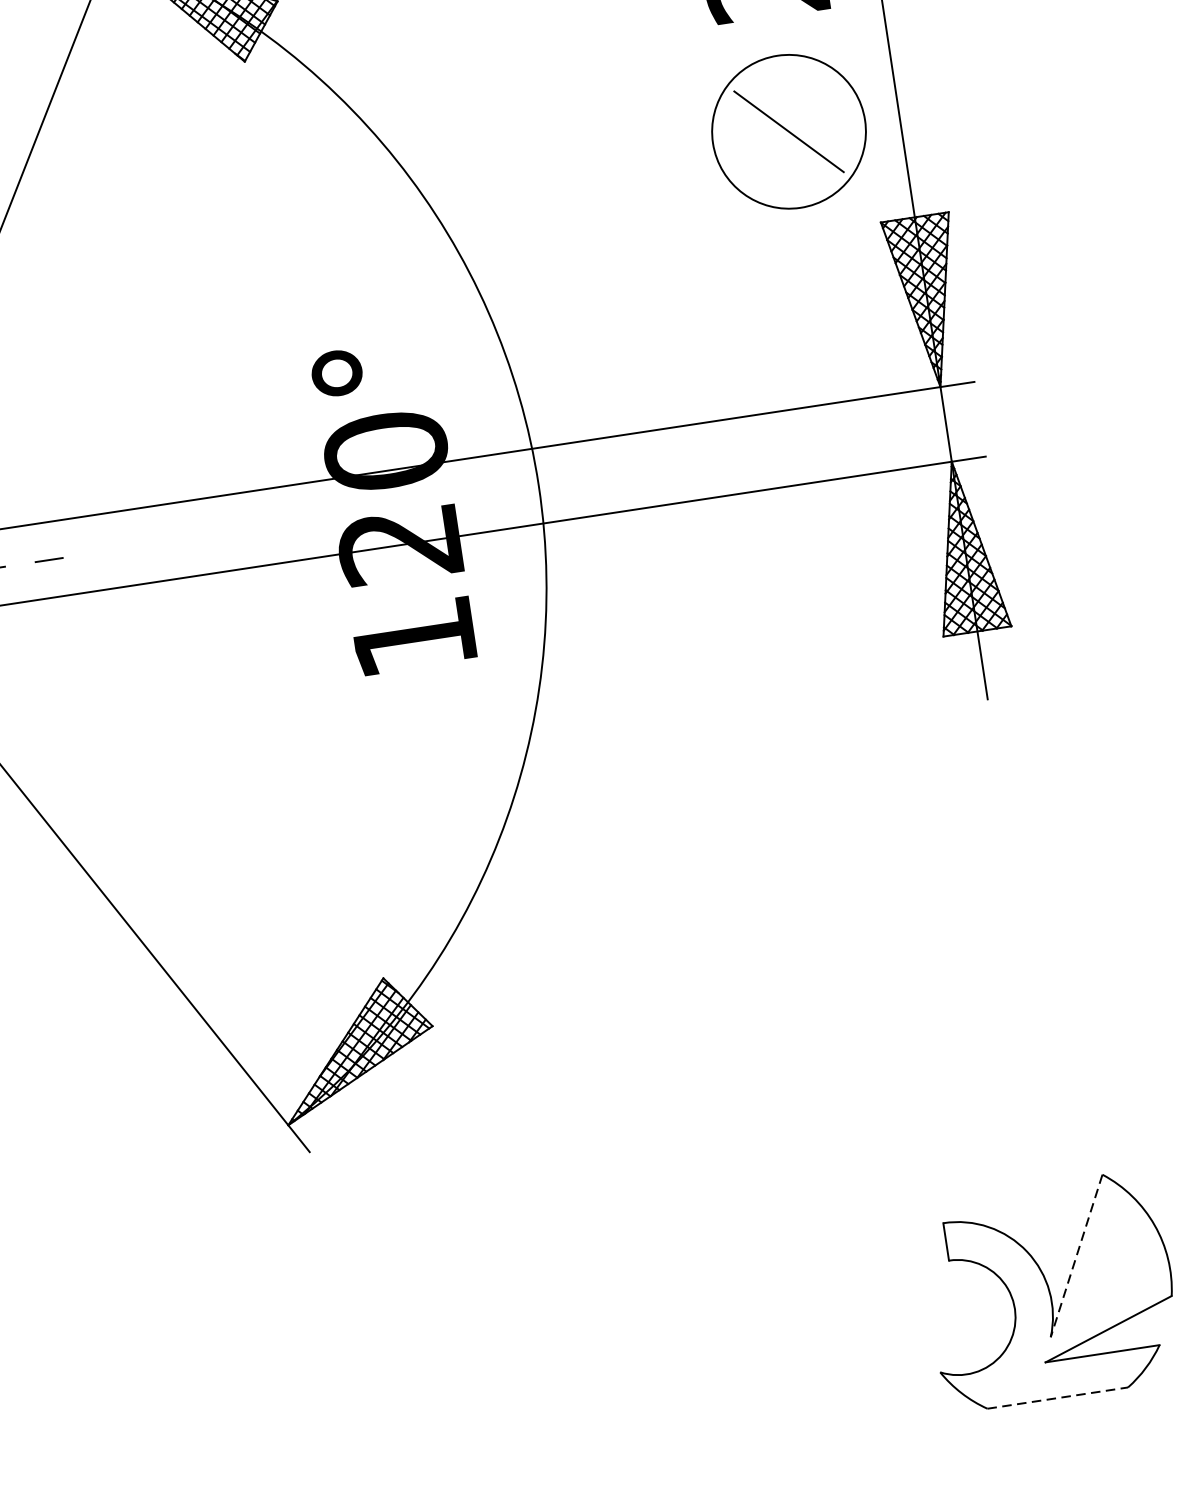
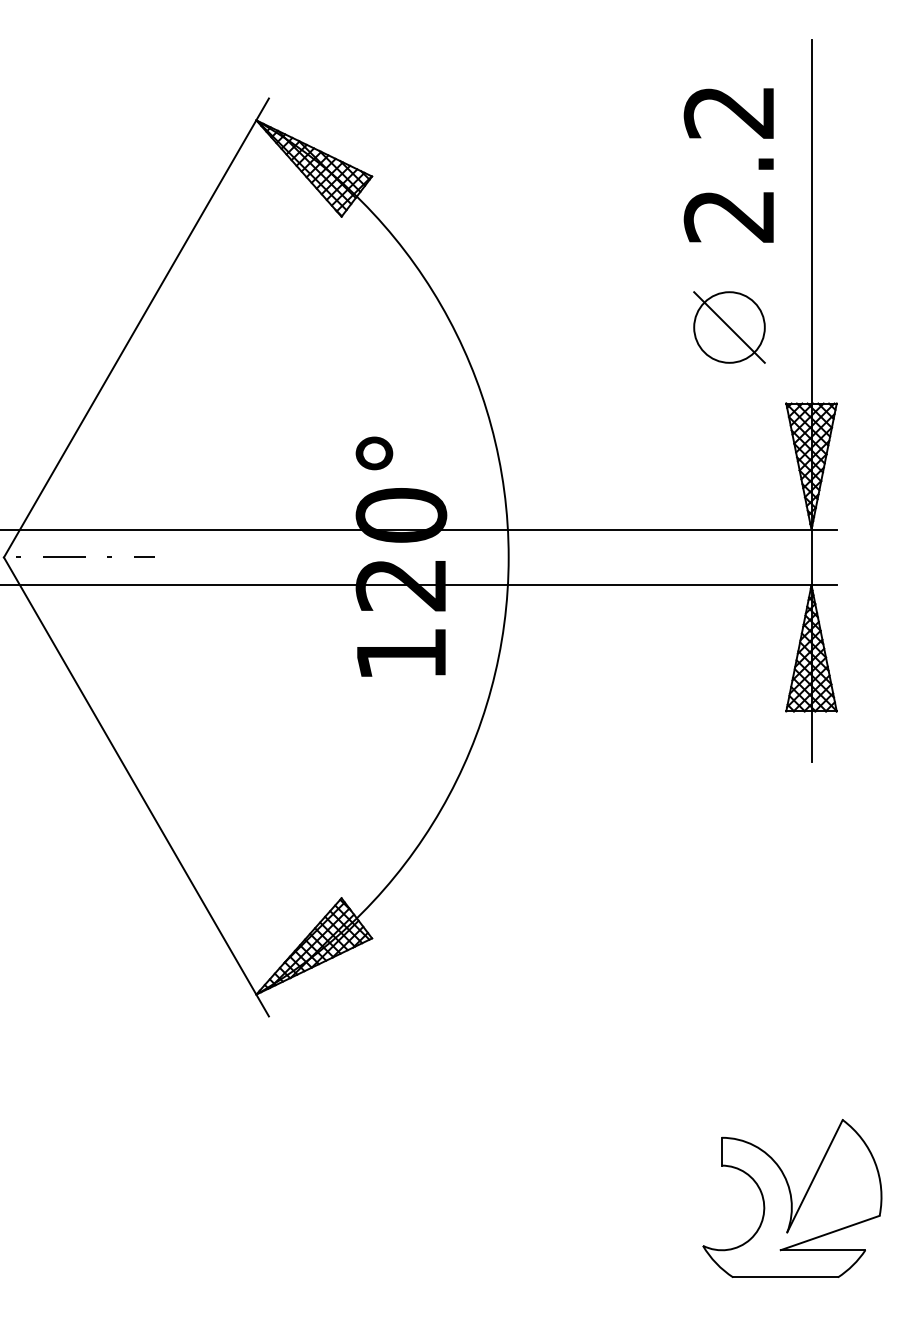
circle: (789, 131) -> (729, 327), size x0.62
line: (1076, 1256) -> (814, 1176), dashed -> solid
line: (1058, 1397) -> (786, 1277), dashed -> solid

